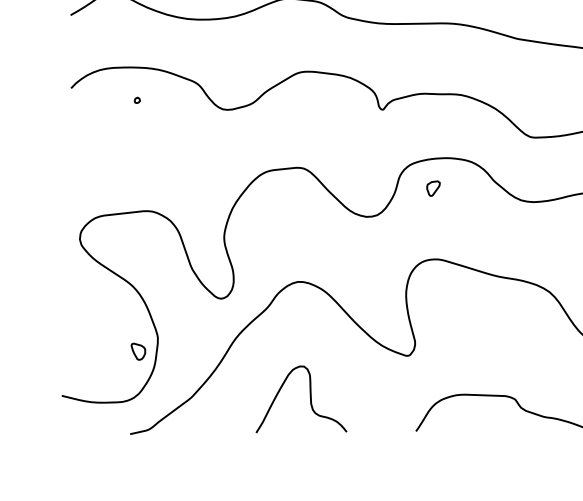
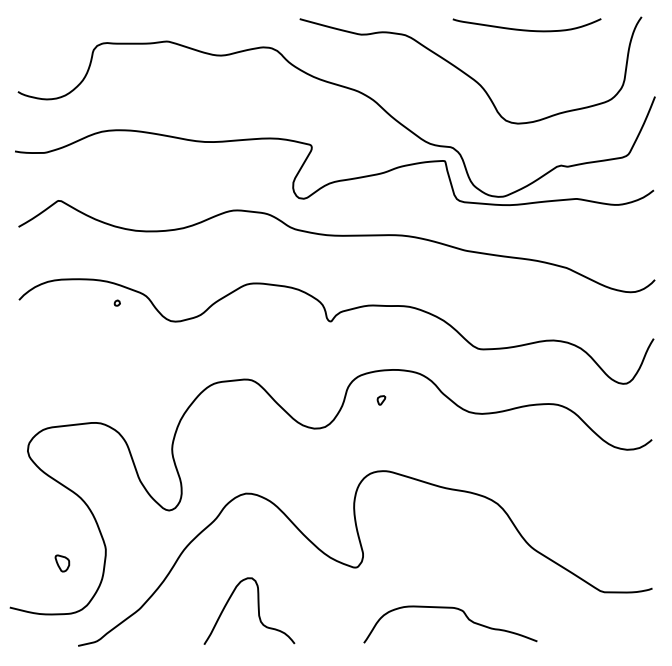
part: (136, 99) -> (116, 302), moved
part: (433, 188) -> (381, 400), size x0.6
part: (138, 351) -> (62, 563), moved

